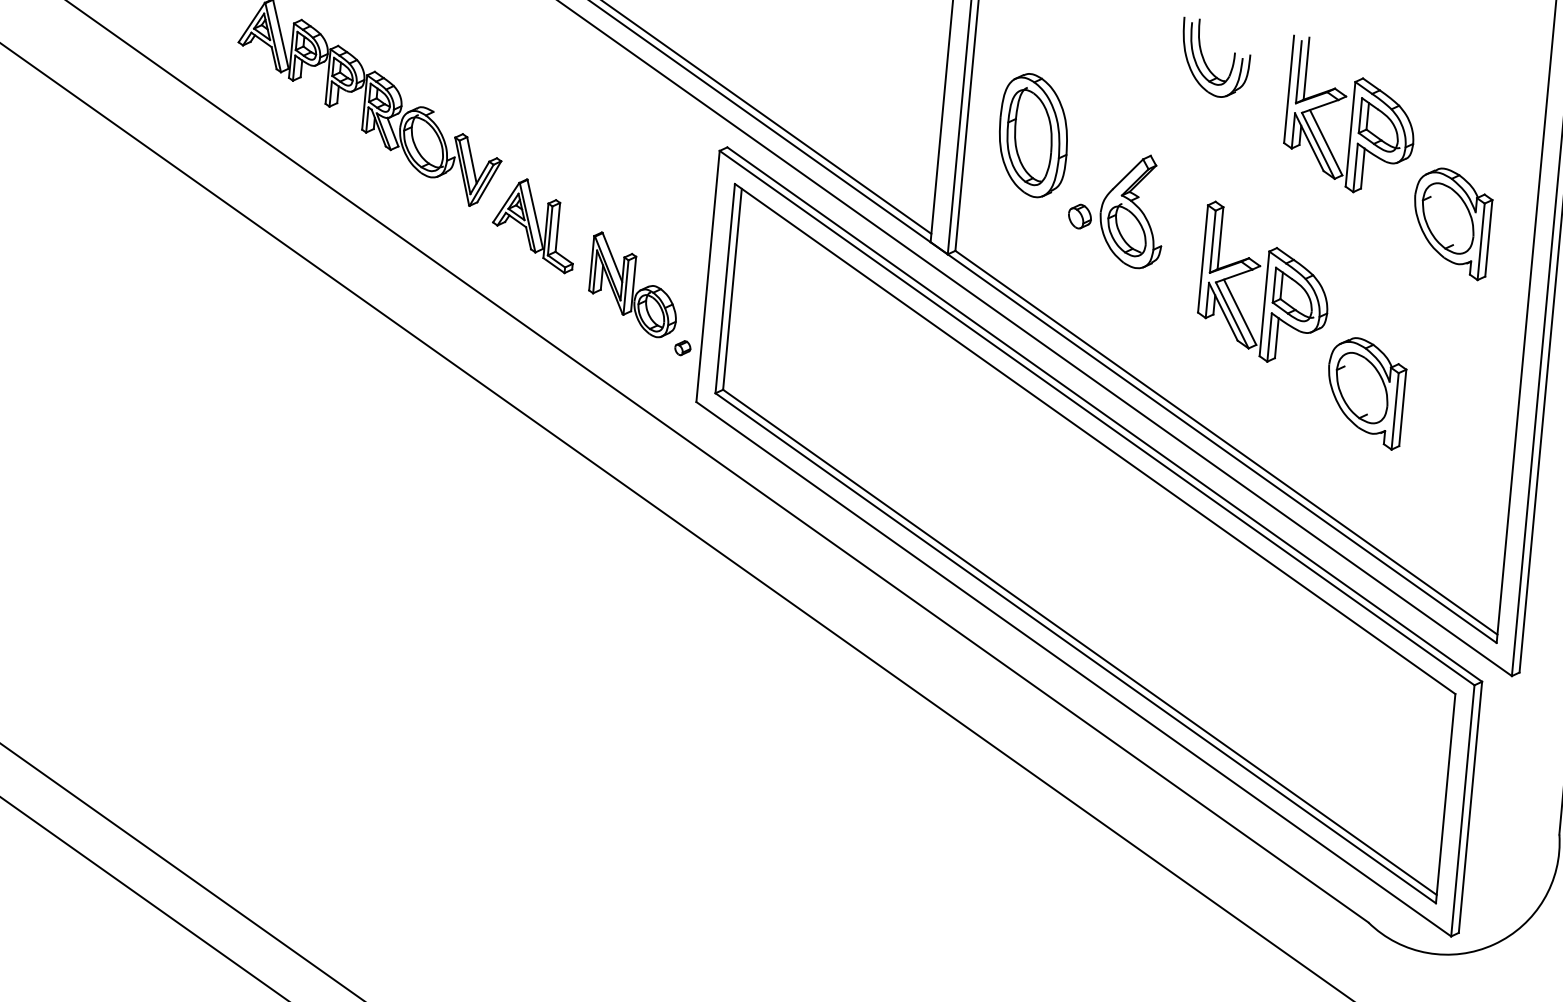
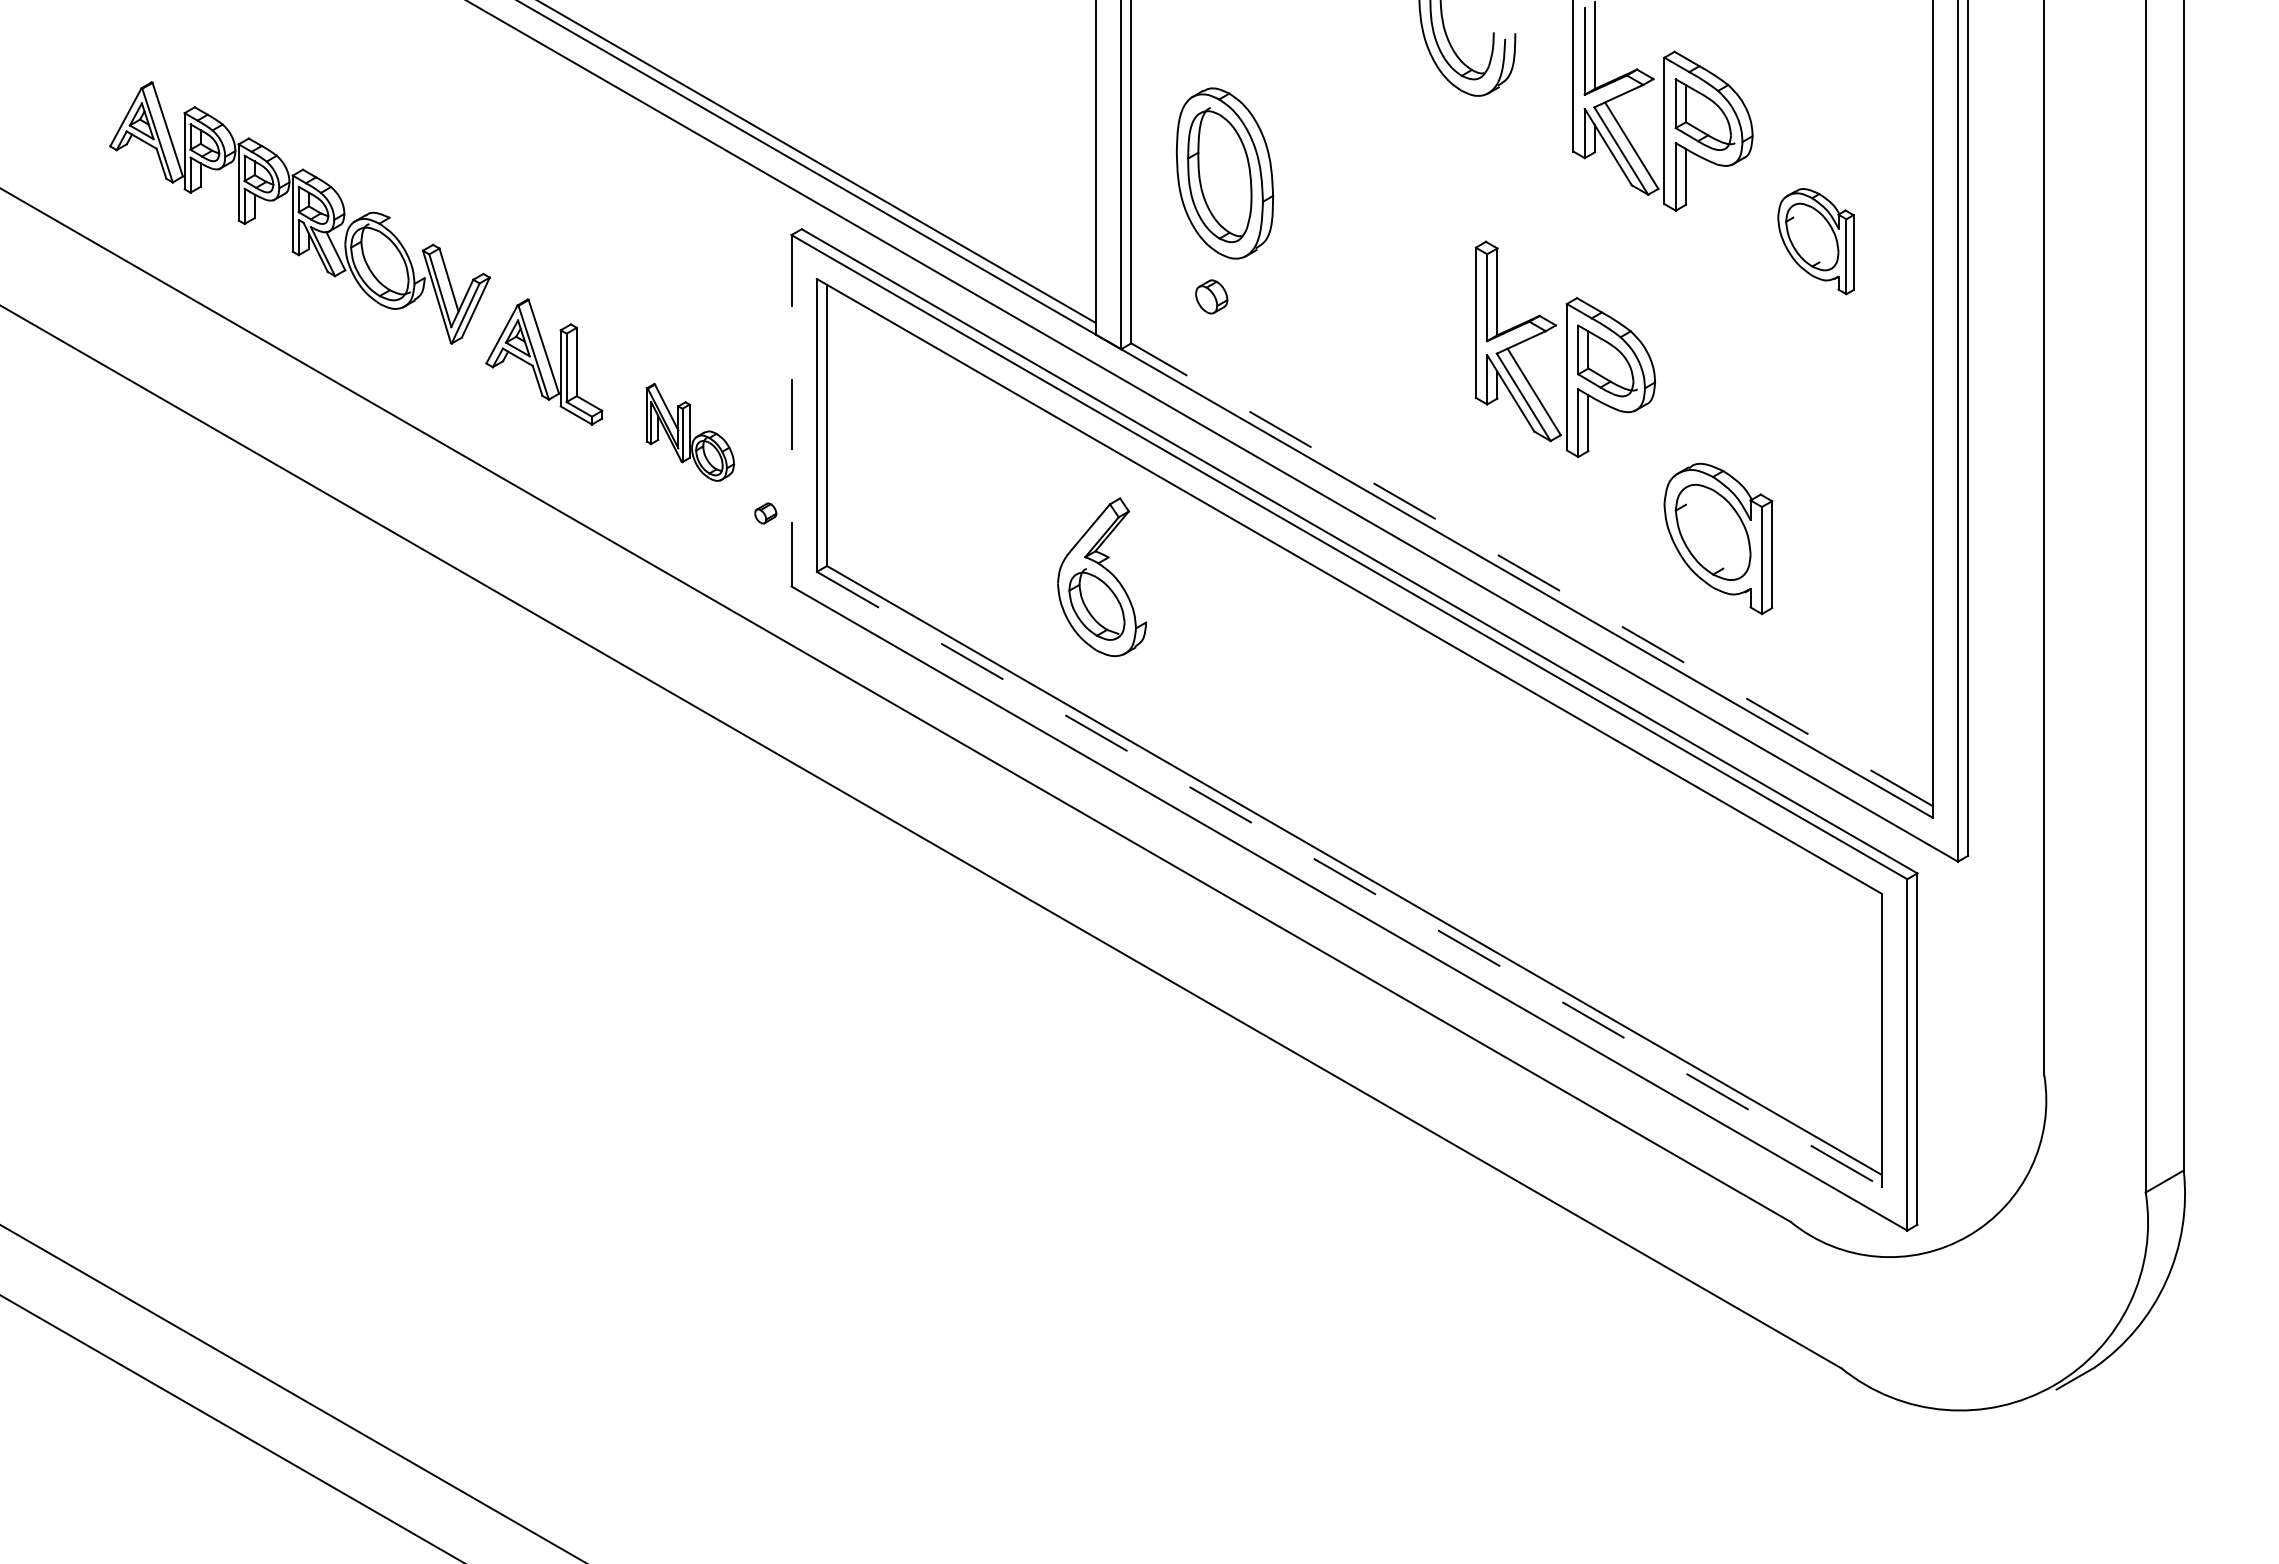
part: (1132, 211) -> (1102, 577), moved
part: (1079, 216) -> (1211, 296), moved
part: (1451, 223) -> (1815, 241), size x0.7
line: (708, 276) -> (791, 410), solid -> dashed
part: (634, 285) -> (690, 432), size x0.7
part: (1365, 392) -> (1718, 538), moved
line: (1226, 442) -> (1532, 574), solid -> dashed
line: (1075, 648) -> (1349, 879), solid -> dashed

